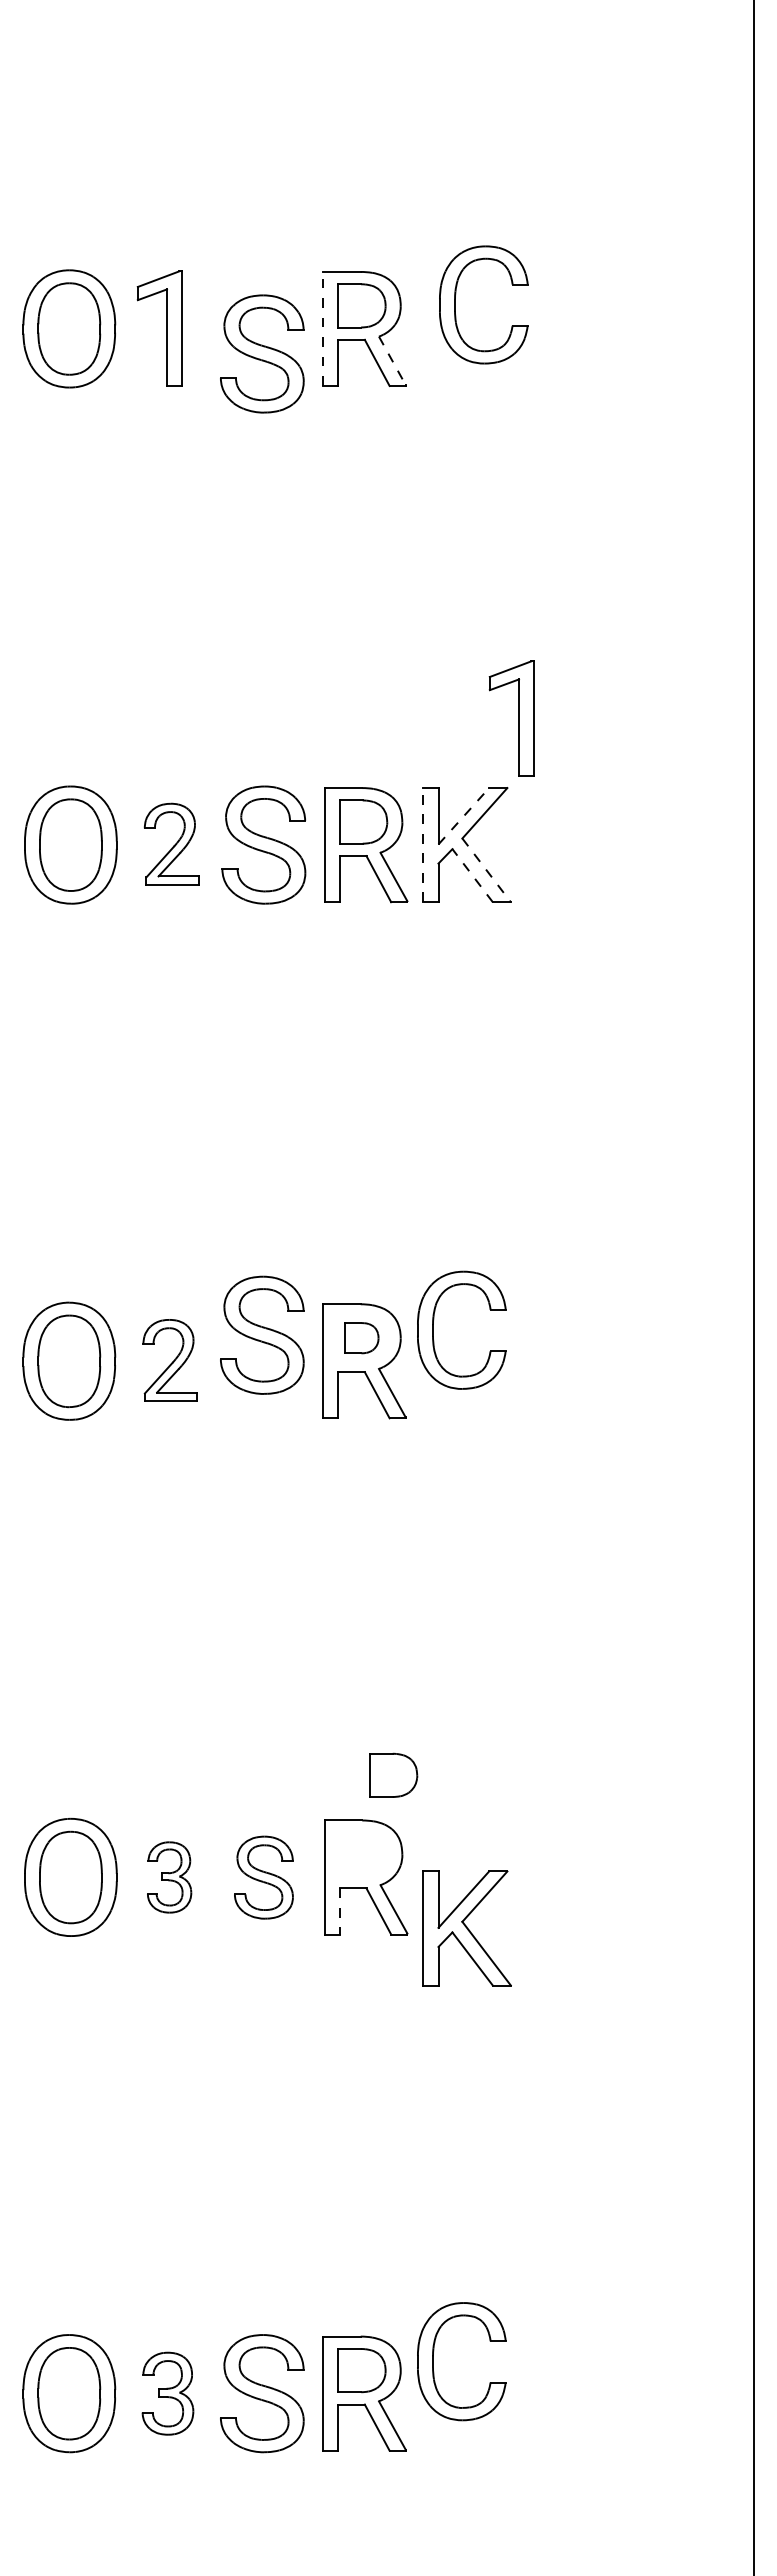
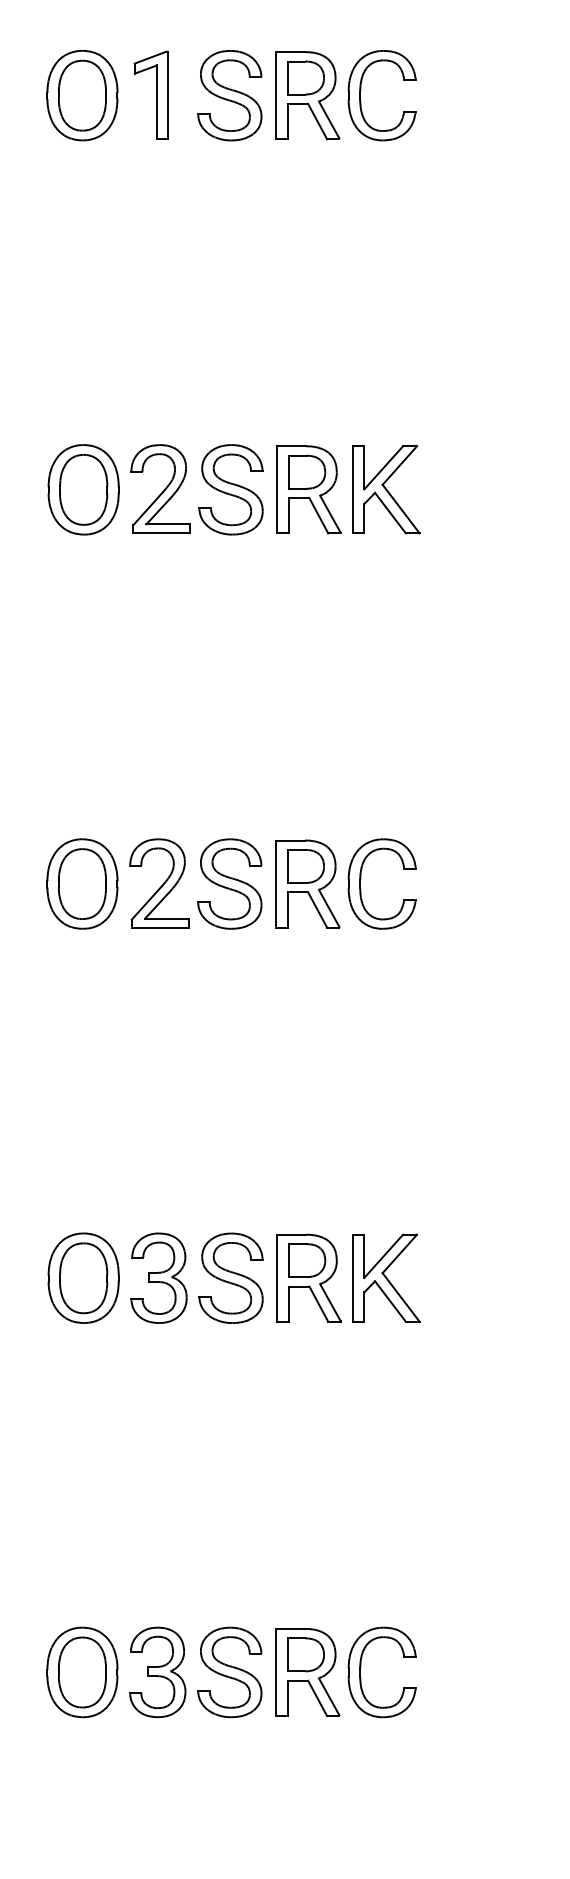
part: (455, 304) -> (360, 95), moved
line: (322, 328) -> (275, 95), dashed -> solid
part: (262, 353) -> (230, 95), moved
line: (392, 360) -> (329, 119), dashed -> solid
part: (518, 718) -> (425, 393), removed
line: (463, 816) -> (383, 467), dashed -> solid
part: (171, 843) -> (160, 488), size x1.43
line: (423, 844) -> (352, 489), dashed -> solid
line: (486, 870) -> (401, 509), dashed -> solid
line: (472, 875) -> (390, 513), dashed -> solid
part: (433, 1329) -> (360, 883), moved
part: (262, 1334) -> (230, 883), moved
part: (361, 1337) -> (305, 865), size x1.43
part: (170, 1359) -> (159, 882), size x1.43
part: (393, 1774) -> (307, 1259), moved
part: (169, 1877) -> (158, 1278), size x1.67
part: (263, 1877) -> (230, 1278), size x1.43
line: (339, 1911) -> (288, 1304), dashed -> solid
part: (466, 1928) -> (385, 1278), moved
part: (433, 2361) -> (360, 1672), moved
part: (167, 2393) -> (157, 1672), size x1.43

